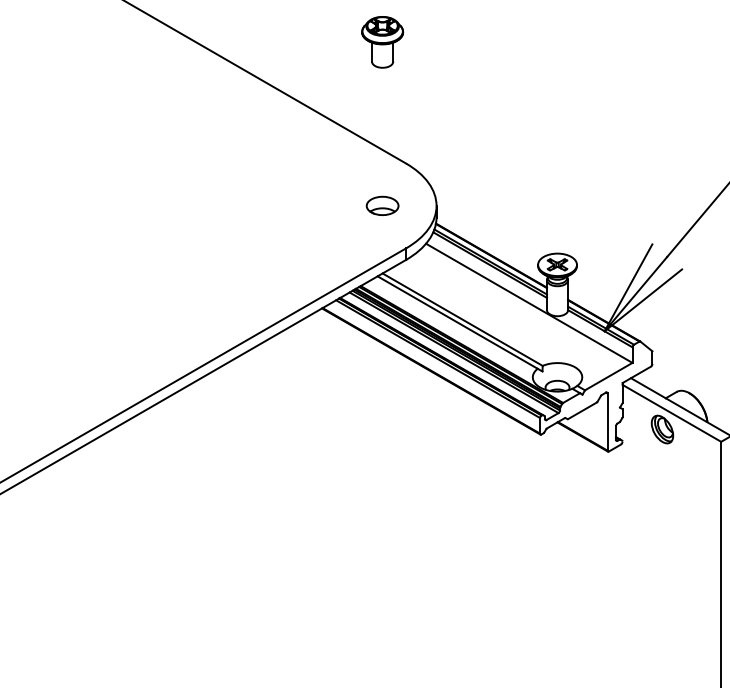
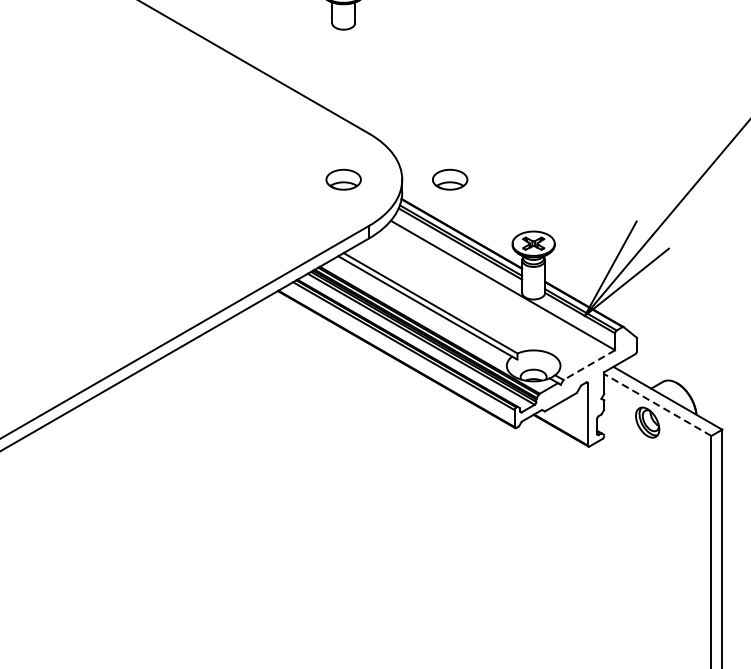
part: (480, 205) -> (449, 179), added
line: (608, 376) -> (589, 365), solid -> dashed
line: (671, 413) -> (657, 405), solid -> dashed

